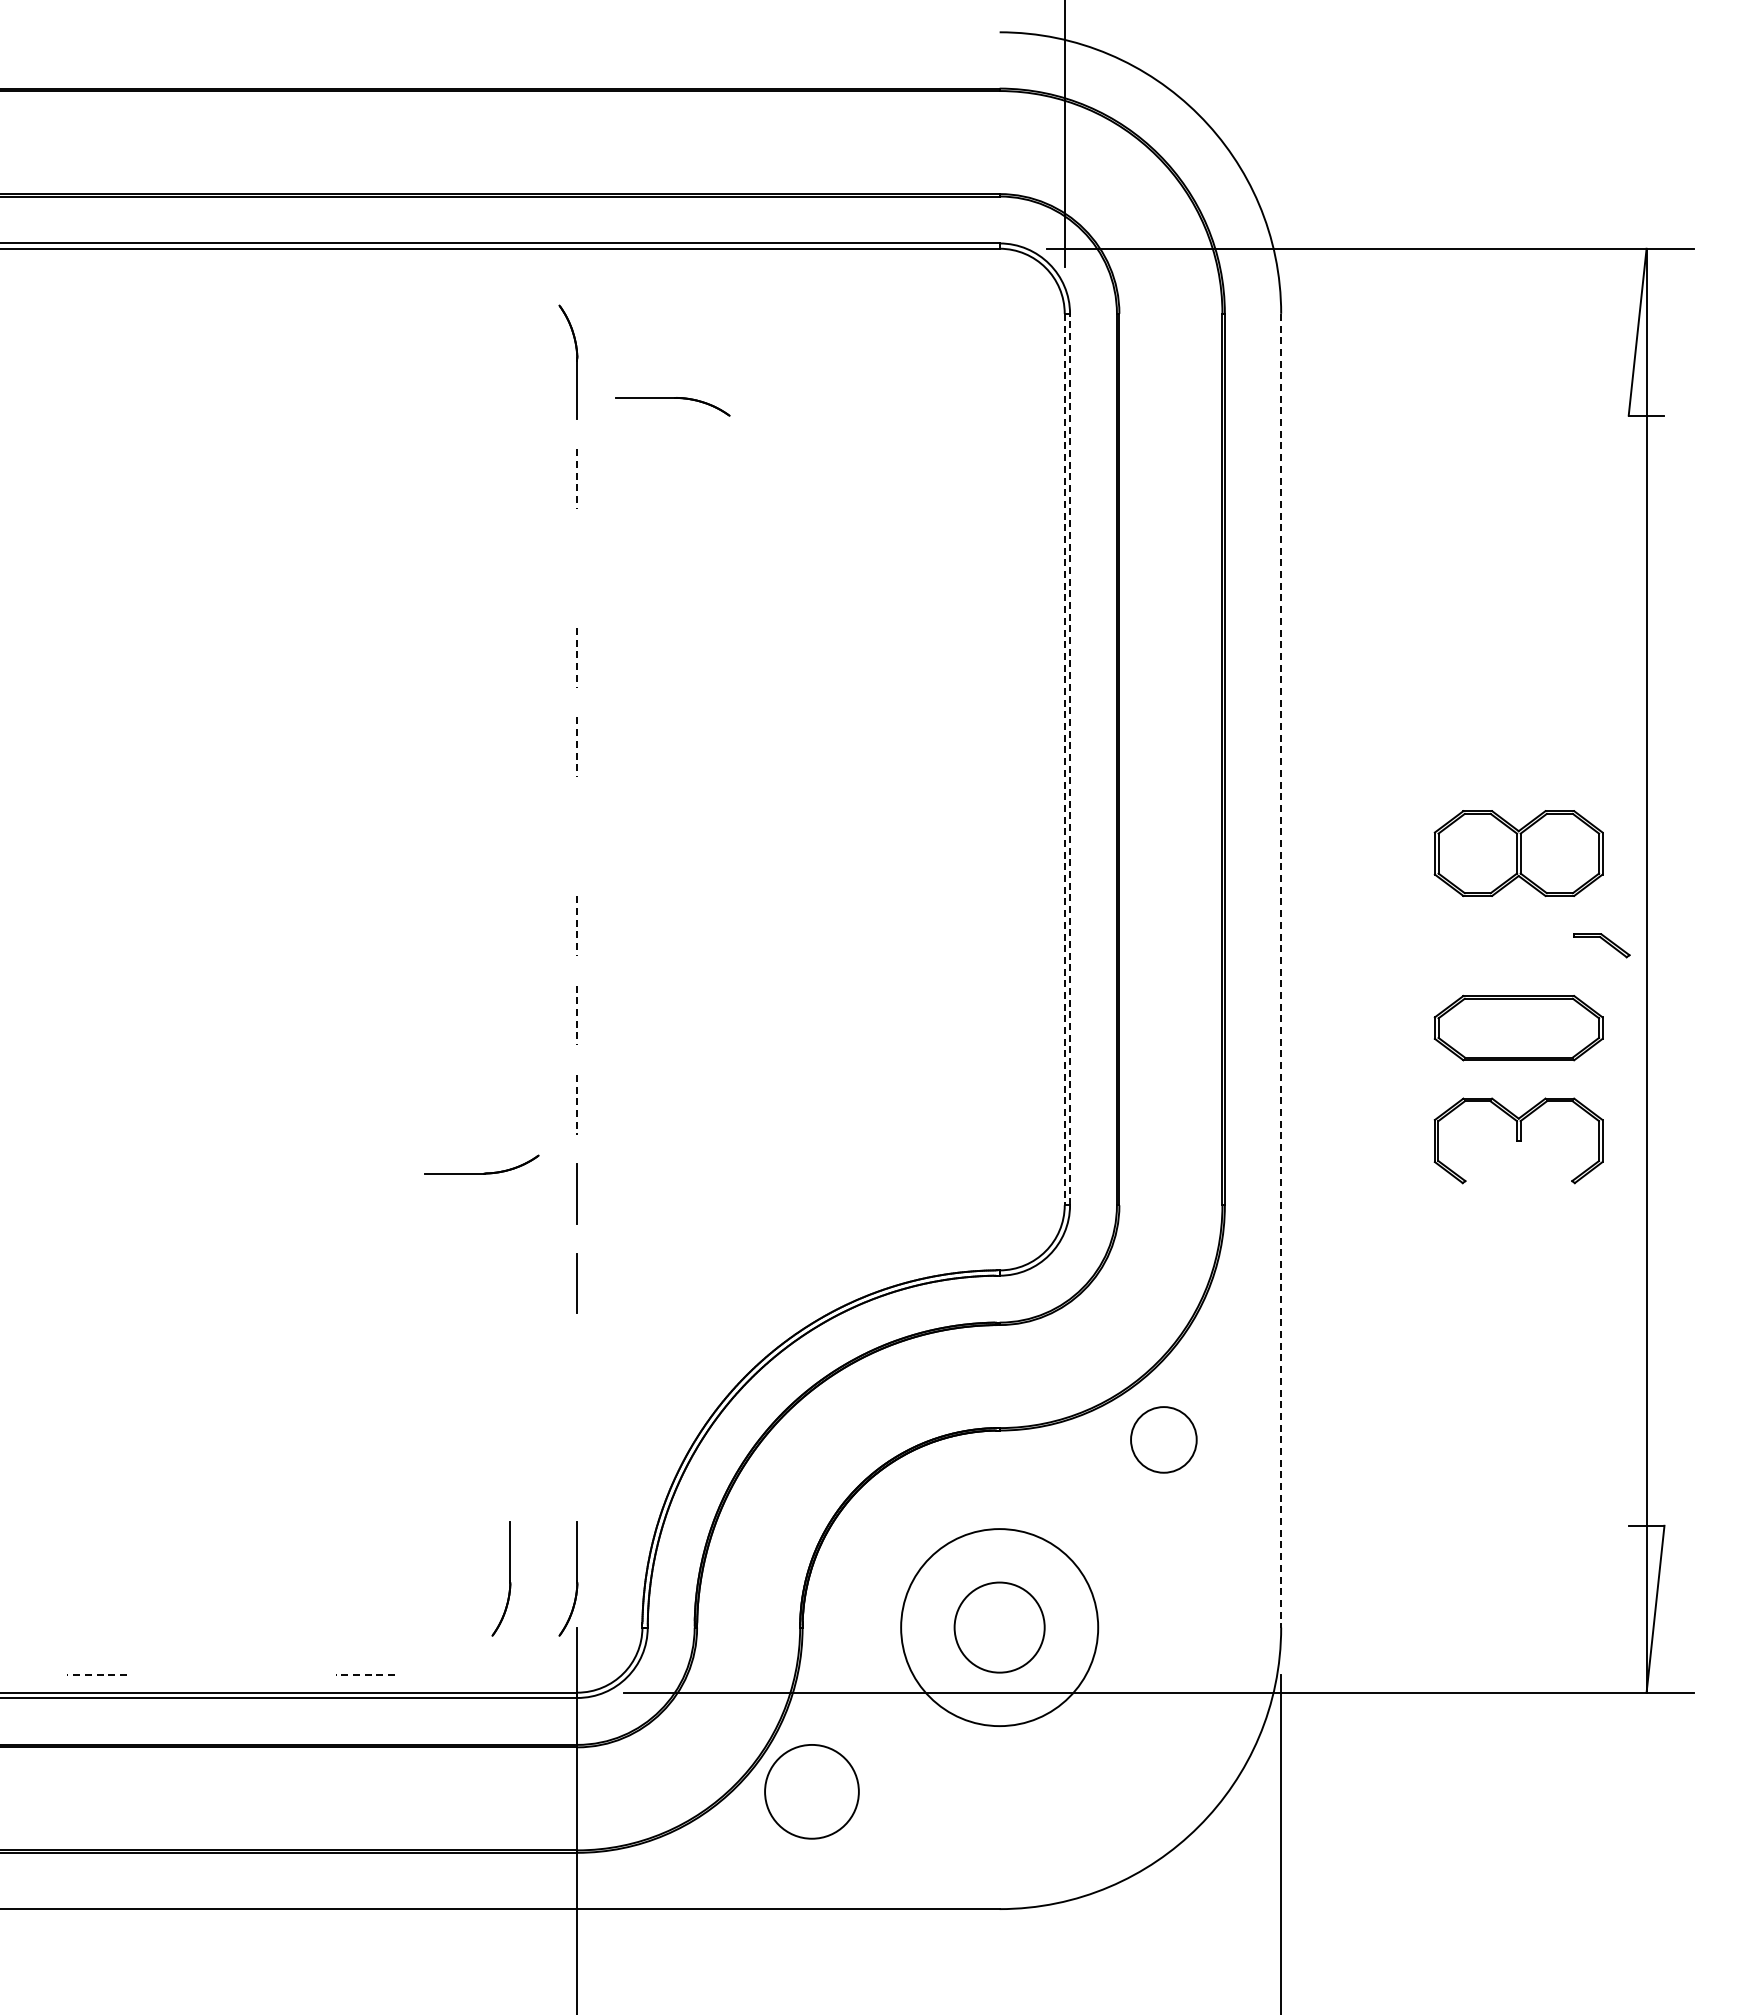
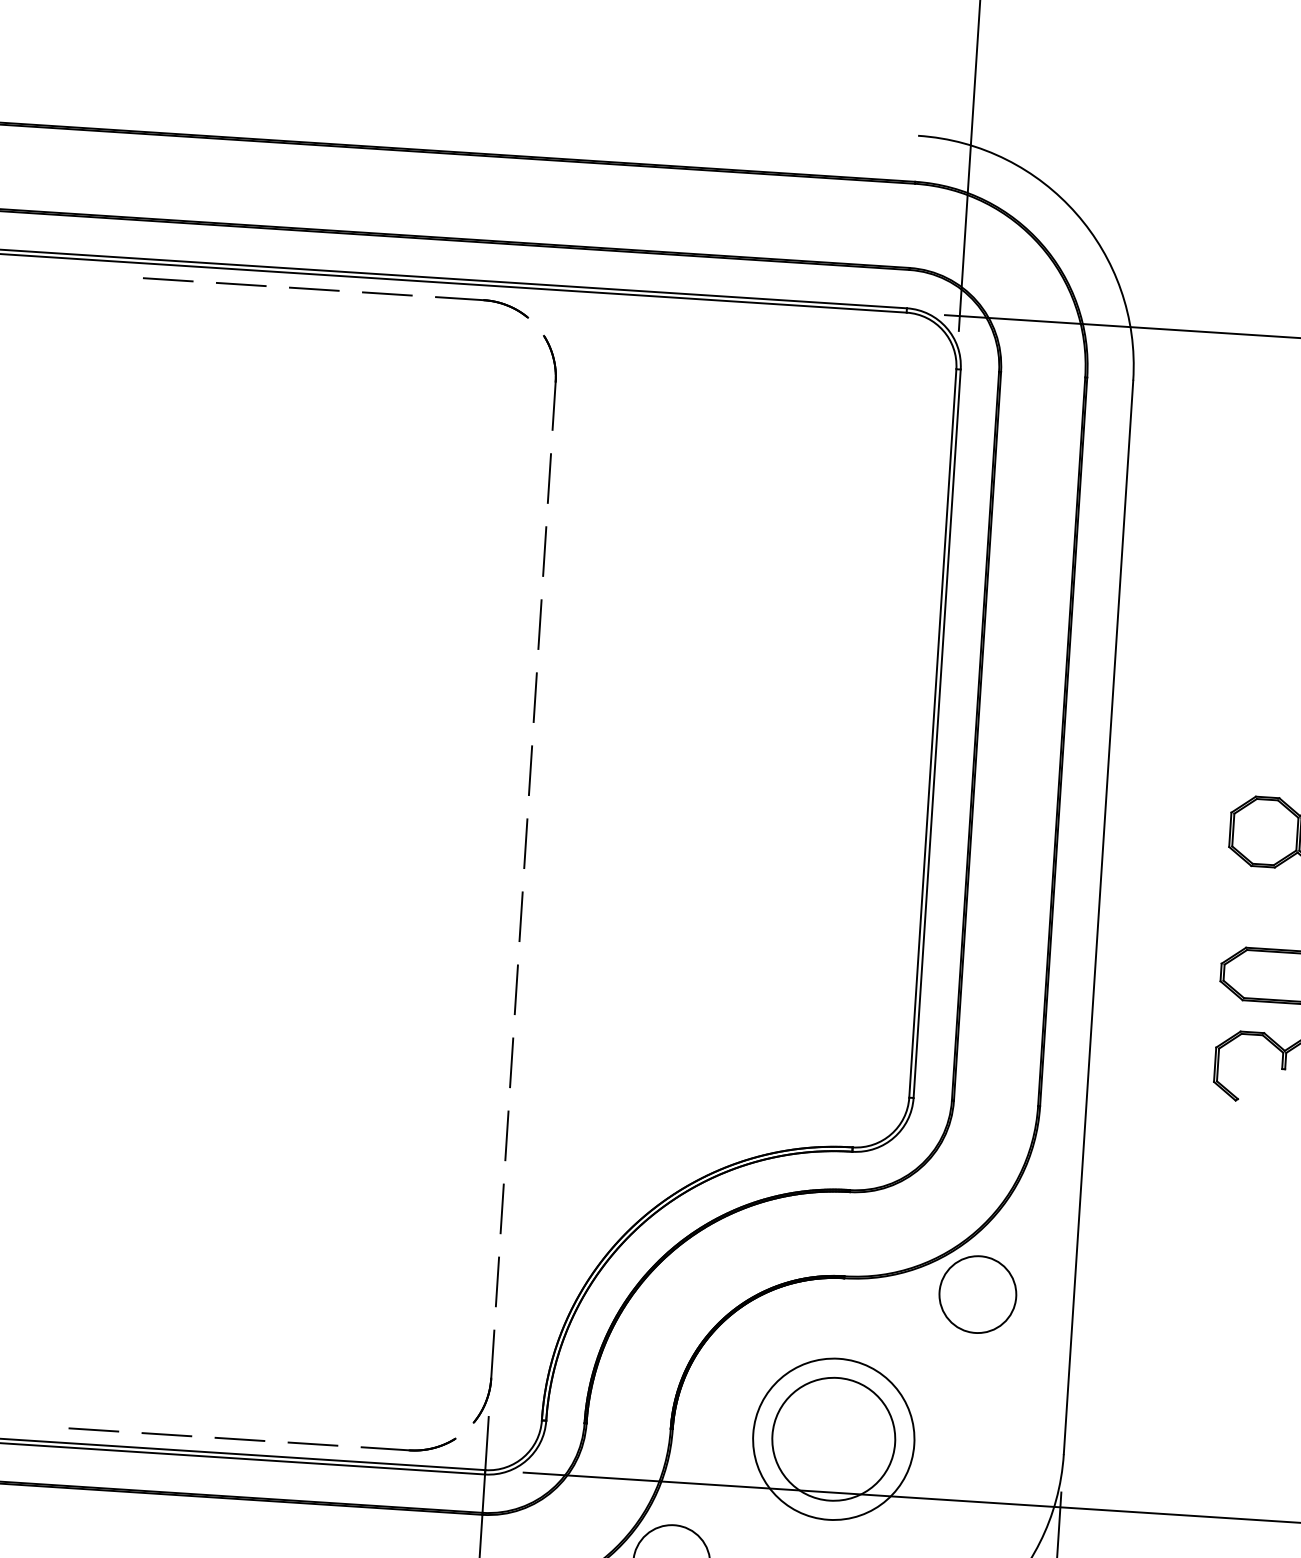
line: (96, 266) -> (167, 279), added
line: (186, 266) -> (241, 284), added
line: (275, 266) -> (314, 288), added
line: (365, 266) -> (387, 293), added
part: (672, 398) -> (482, 300), moved
line: (577, 479) -> (549, 478), dashed -> solid
line: (577, 568) -> (544, 551), added
line: (577, 657) -> (540, 624), dashed -> solid
line: (577, 747) -> (535, 697), dashed -> solid
line: (1064, 759) -> (932, 733), dashed -> solid
line: (1070, 759) -> (937, 733), dashed -> solid
line: (577, 836) -> (530, 770), added
line: (577, 926) -> (525, 844), dashed -> solid
line: (1281, 970) -> (1098, 917), dashed -> solid
line: (577, 1015) -> (521, 916), dashed -> solid
line: (577, 1104) -> (516, 989), dashed -> solid
part: (484, 1172) -> (410, 1449), moved
line: (576, 1372) -> (501, 1208), added
circle: (1163, 1439) -> (977, 1294), size x1.43
line: (577, 1462) -> (497, 1282), added
part: (509, 1578) -> (435, 1373), removed
circle: (999, 1627) -> (833, 1439), size x1.67
line: (97, 1674) -> (94, 1429), dashed -> solid
line: (186, 1674) -> (166, 1434), added
line: (275, 1674) -> (239, 1439), added
line: (365, 1674) -> (313, 1444), dashed -> solid

